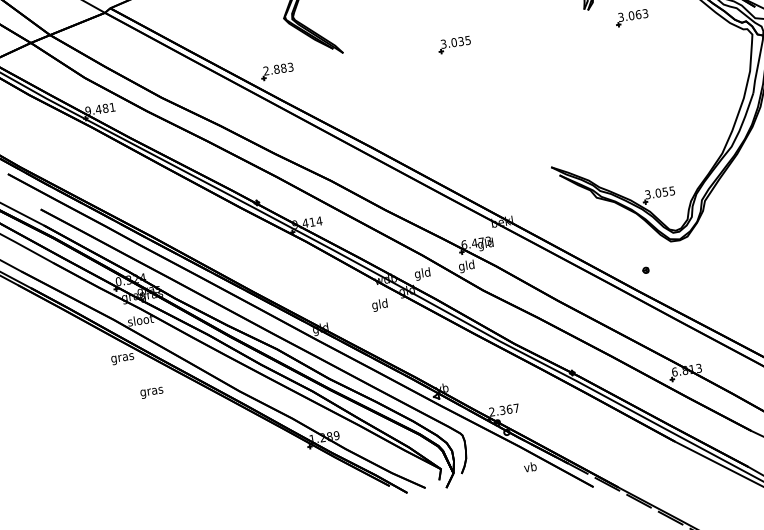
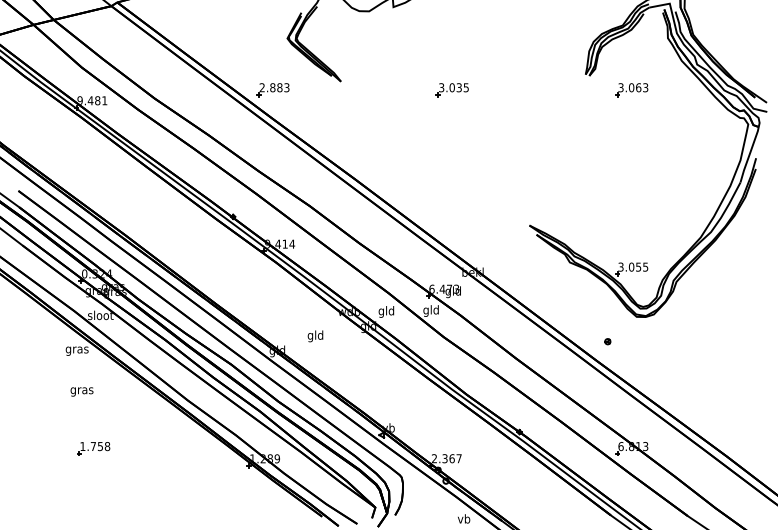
text: (379, 305) -> (315, 336), moved
text: (151, 392) -> (81, 391), moved
part: (153, 452) -> (93, 448), added

